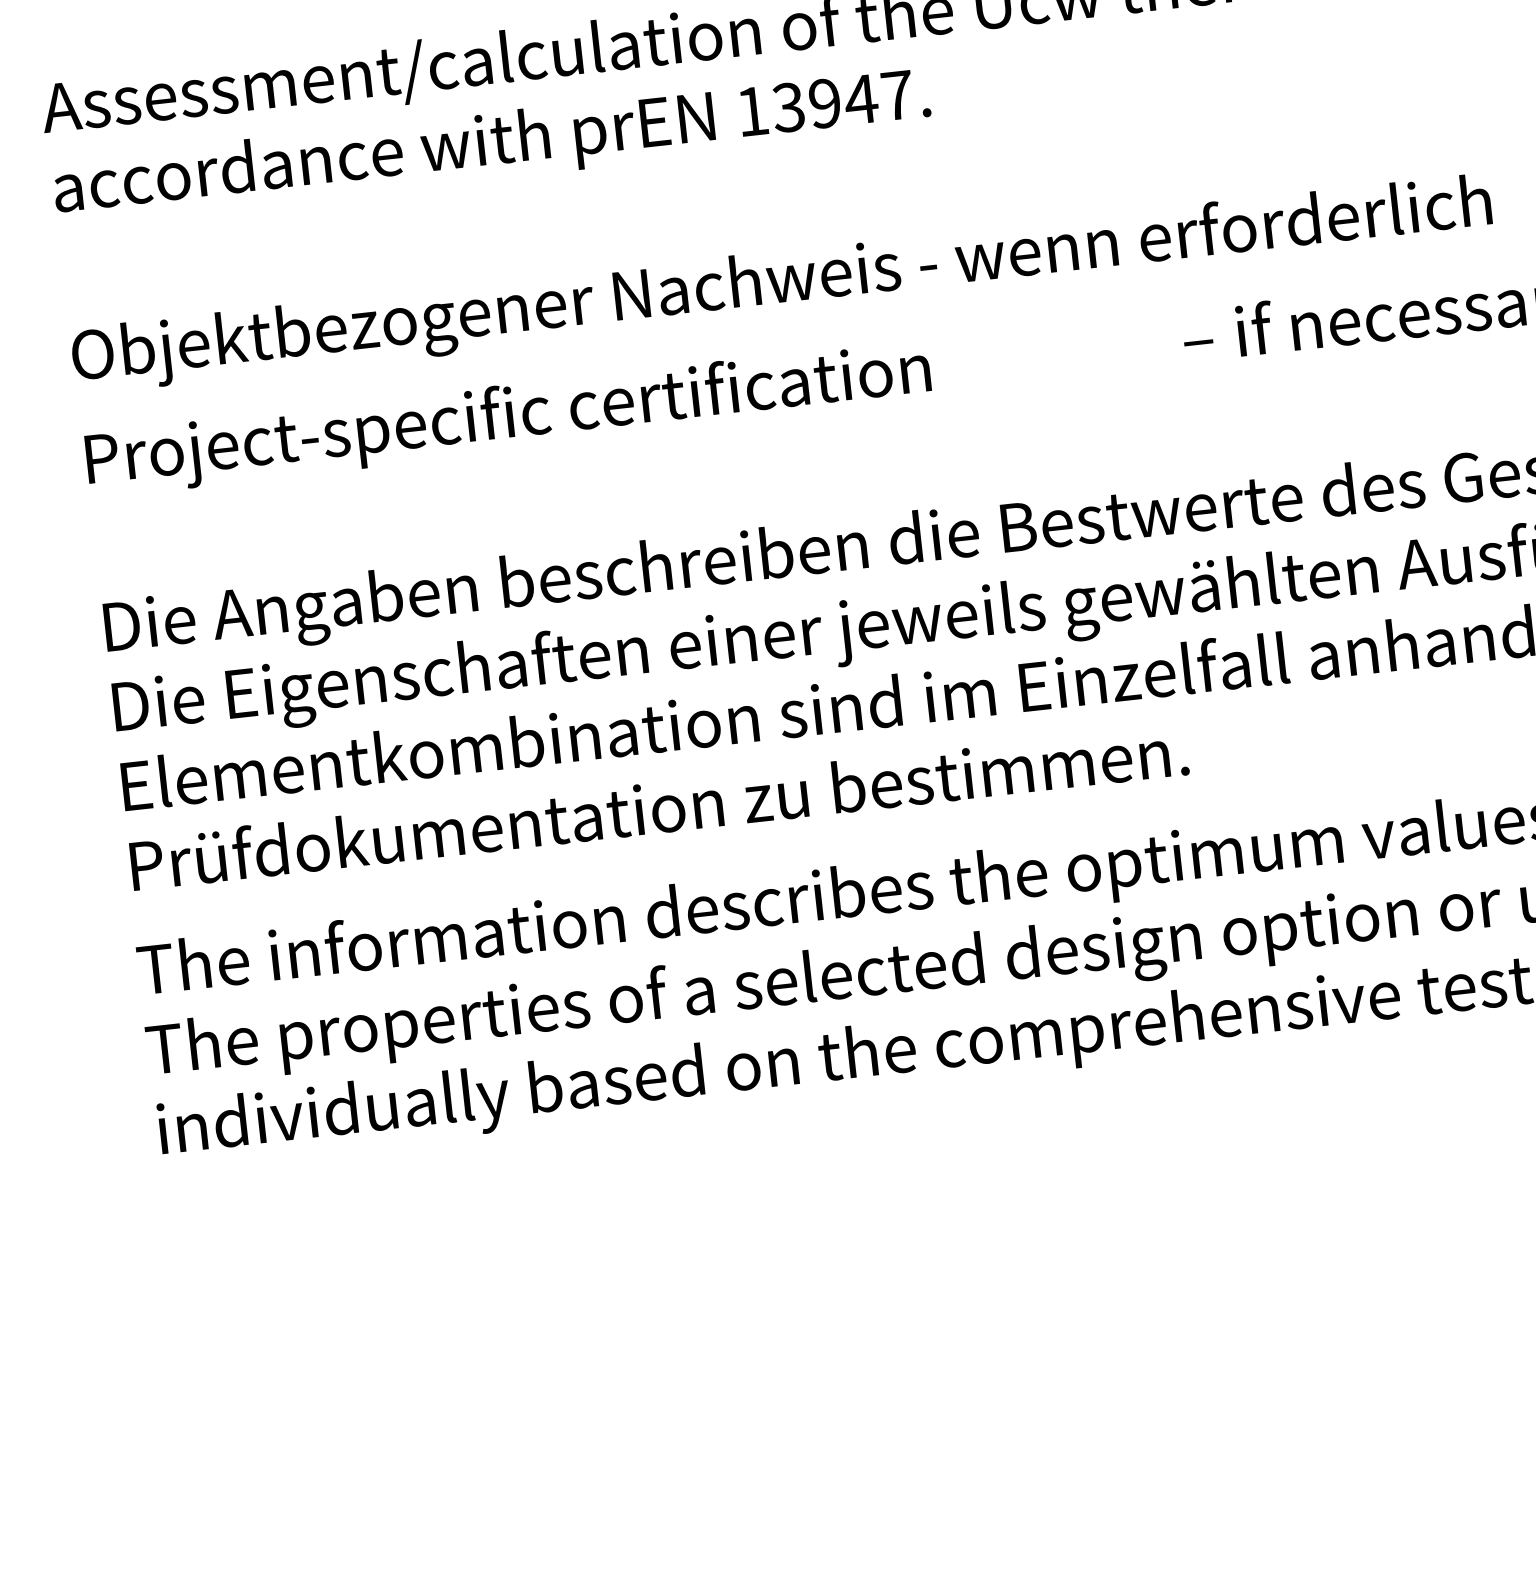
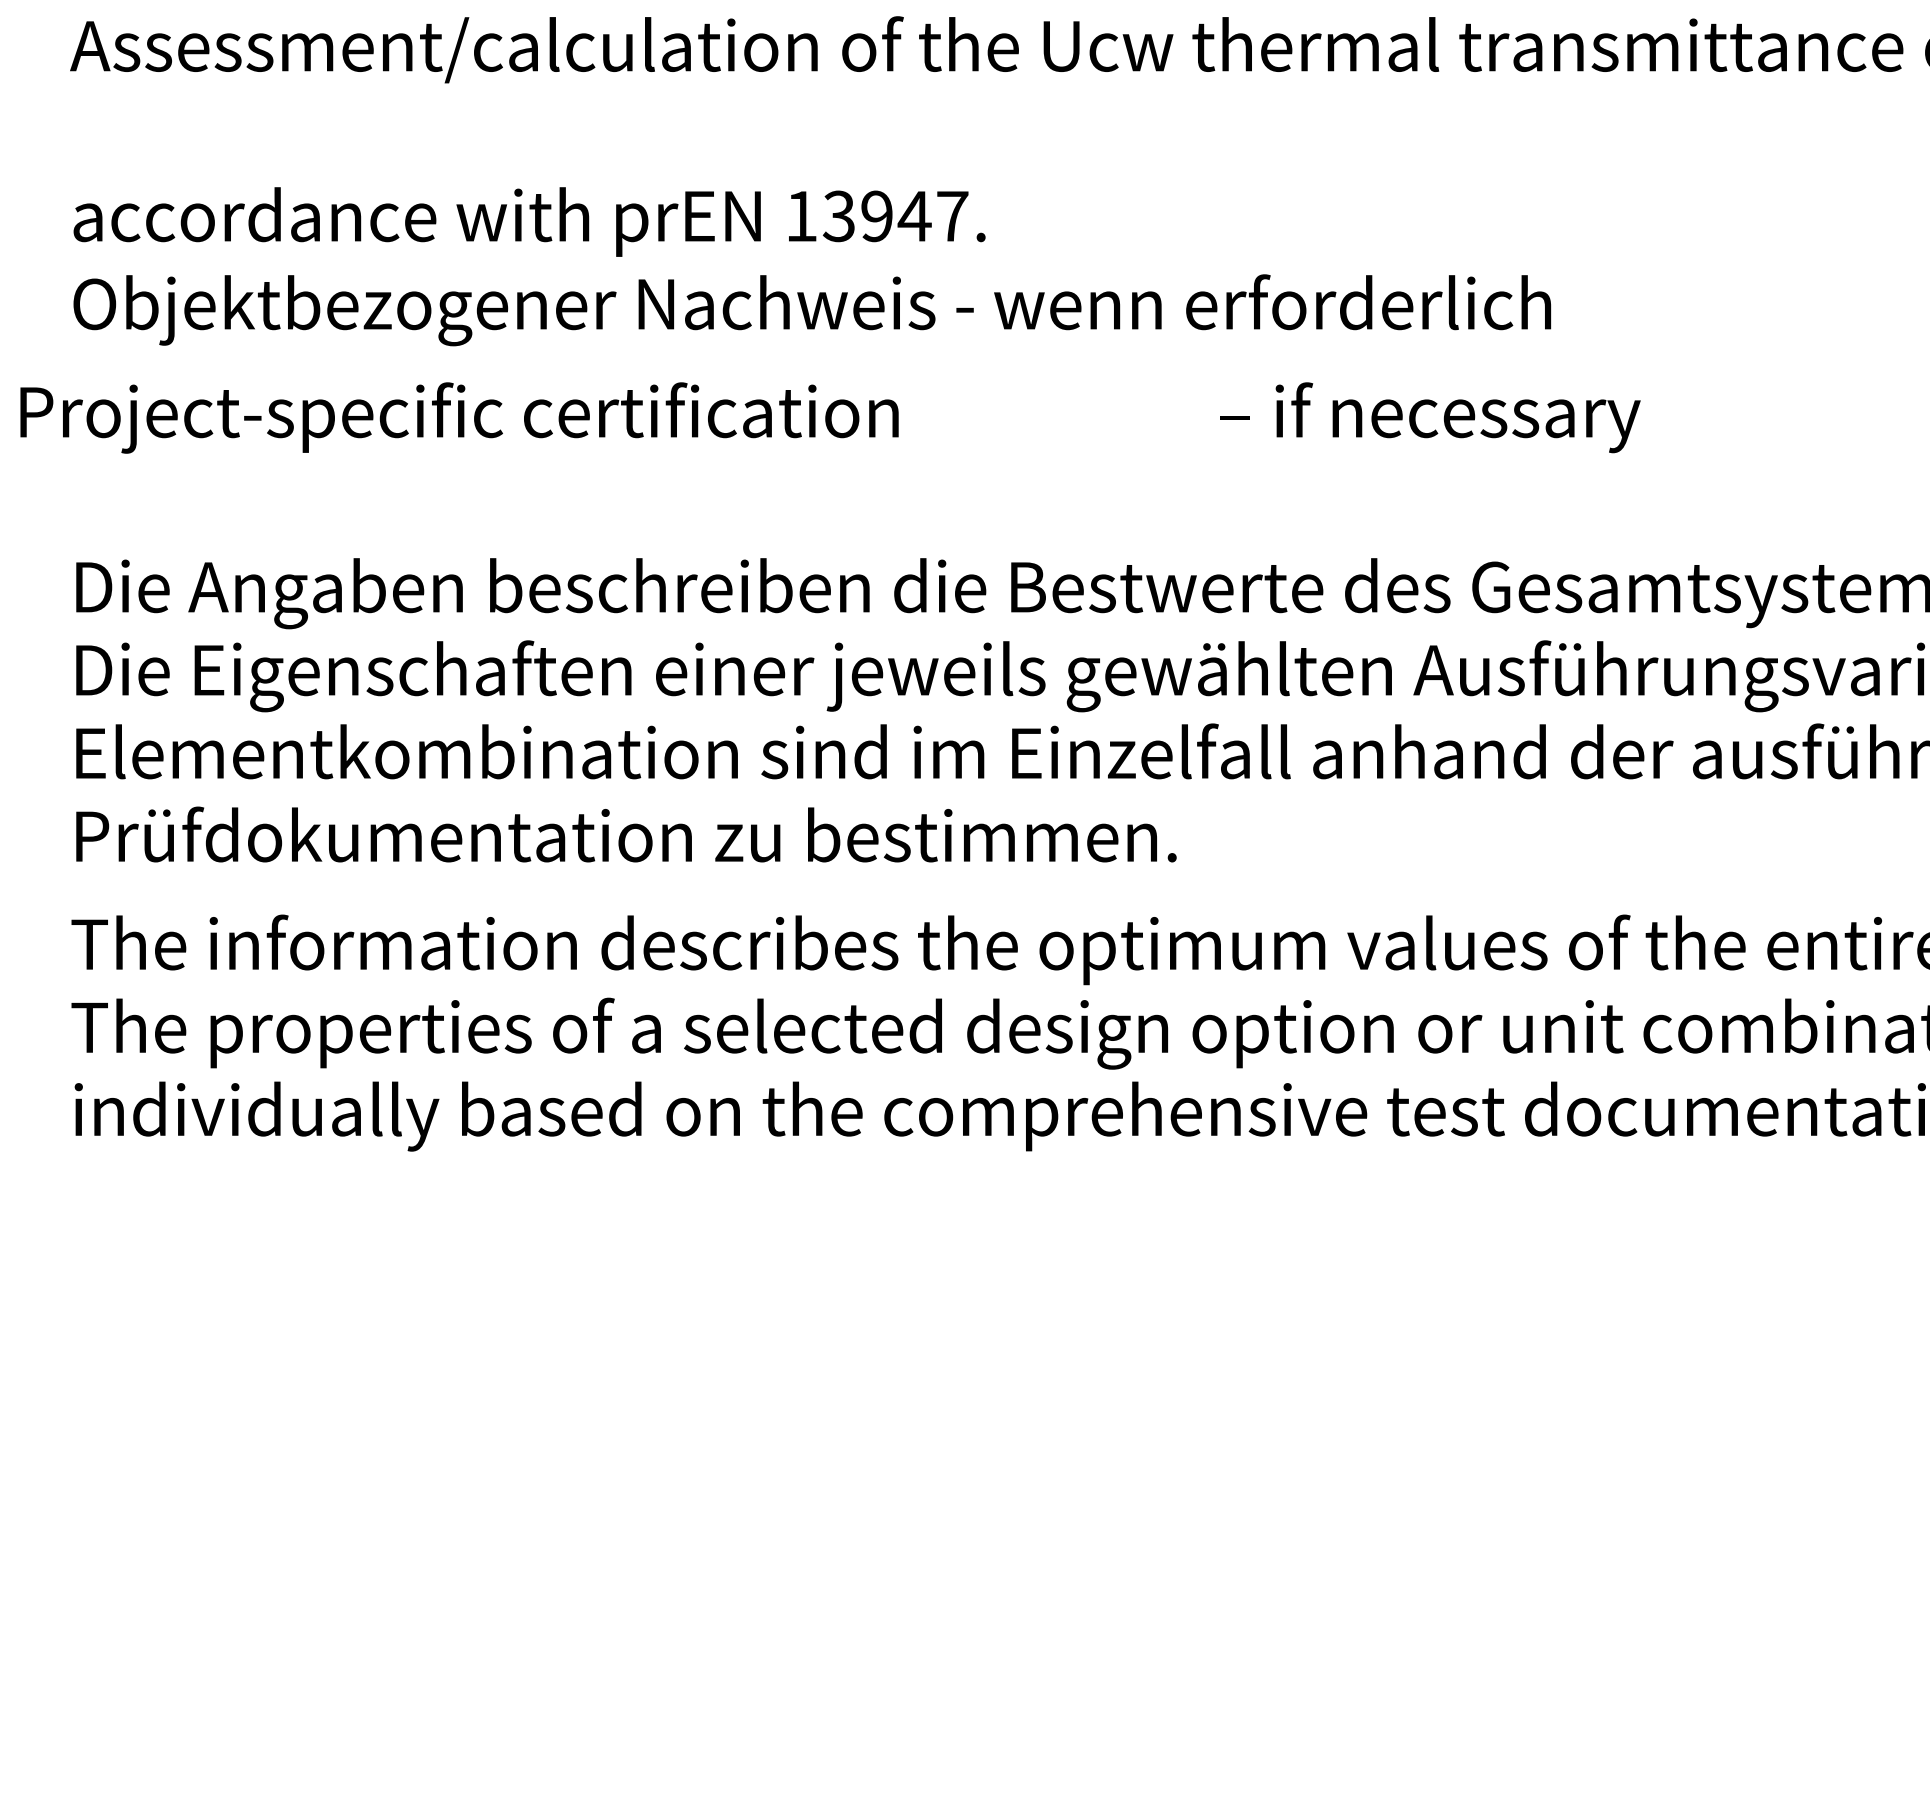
text: (492, 145) -> (529, 221), moved
text: (508, 418) -> (459, 417), moved

